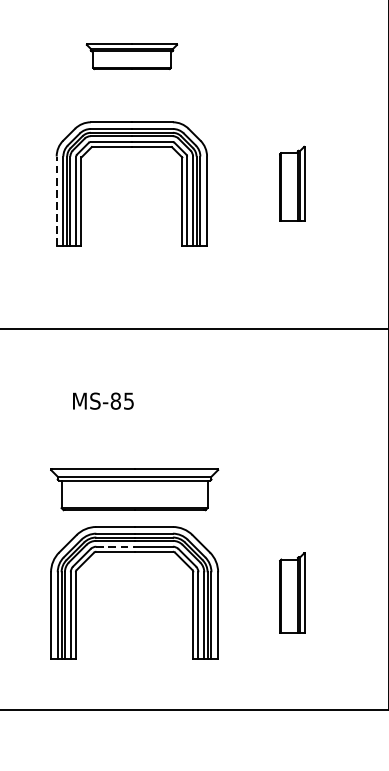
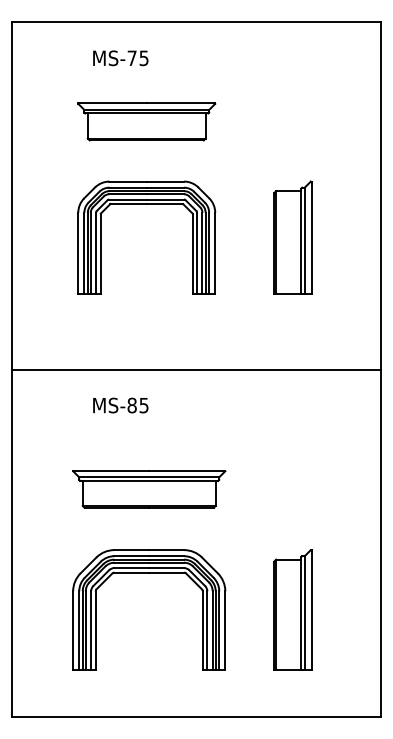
part: (131, 56) -> (146, 121), size x1.67
part: (291, 183) -> (292, 237), size x1.67
line: (56, 201) -> (78, 253), dashed -> solid
text: (103, 401) -> (120, 405), moved
part: (134, 490) -> (149, 489), moved
line: (116, 547) -> (132, 568), dashed -> solid
part: (291, 592) -> (292, 609), size x1.67

